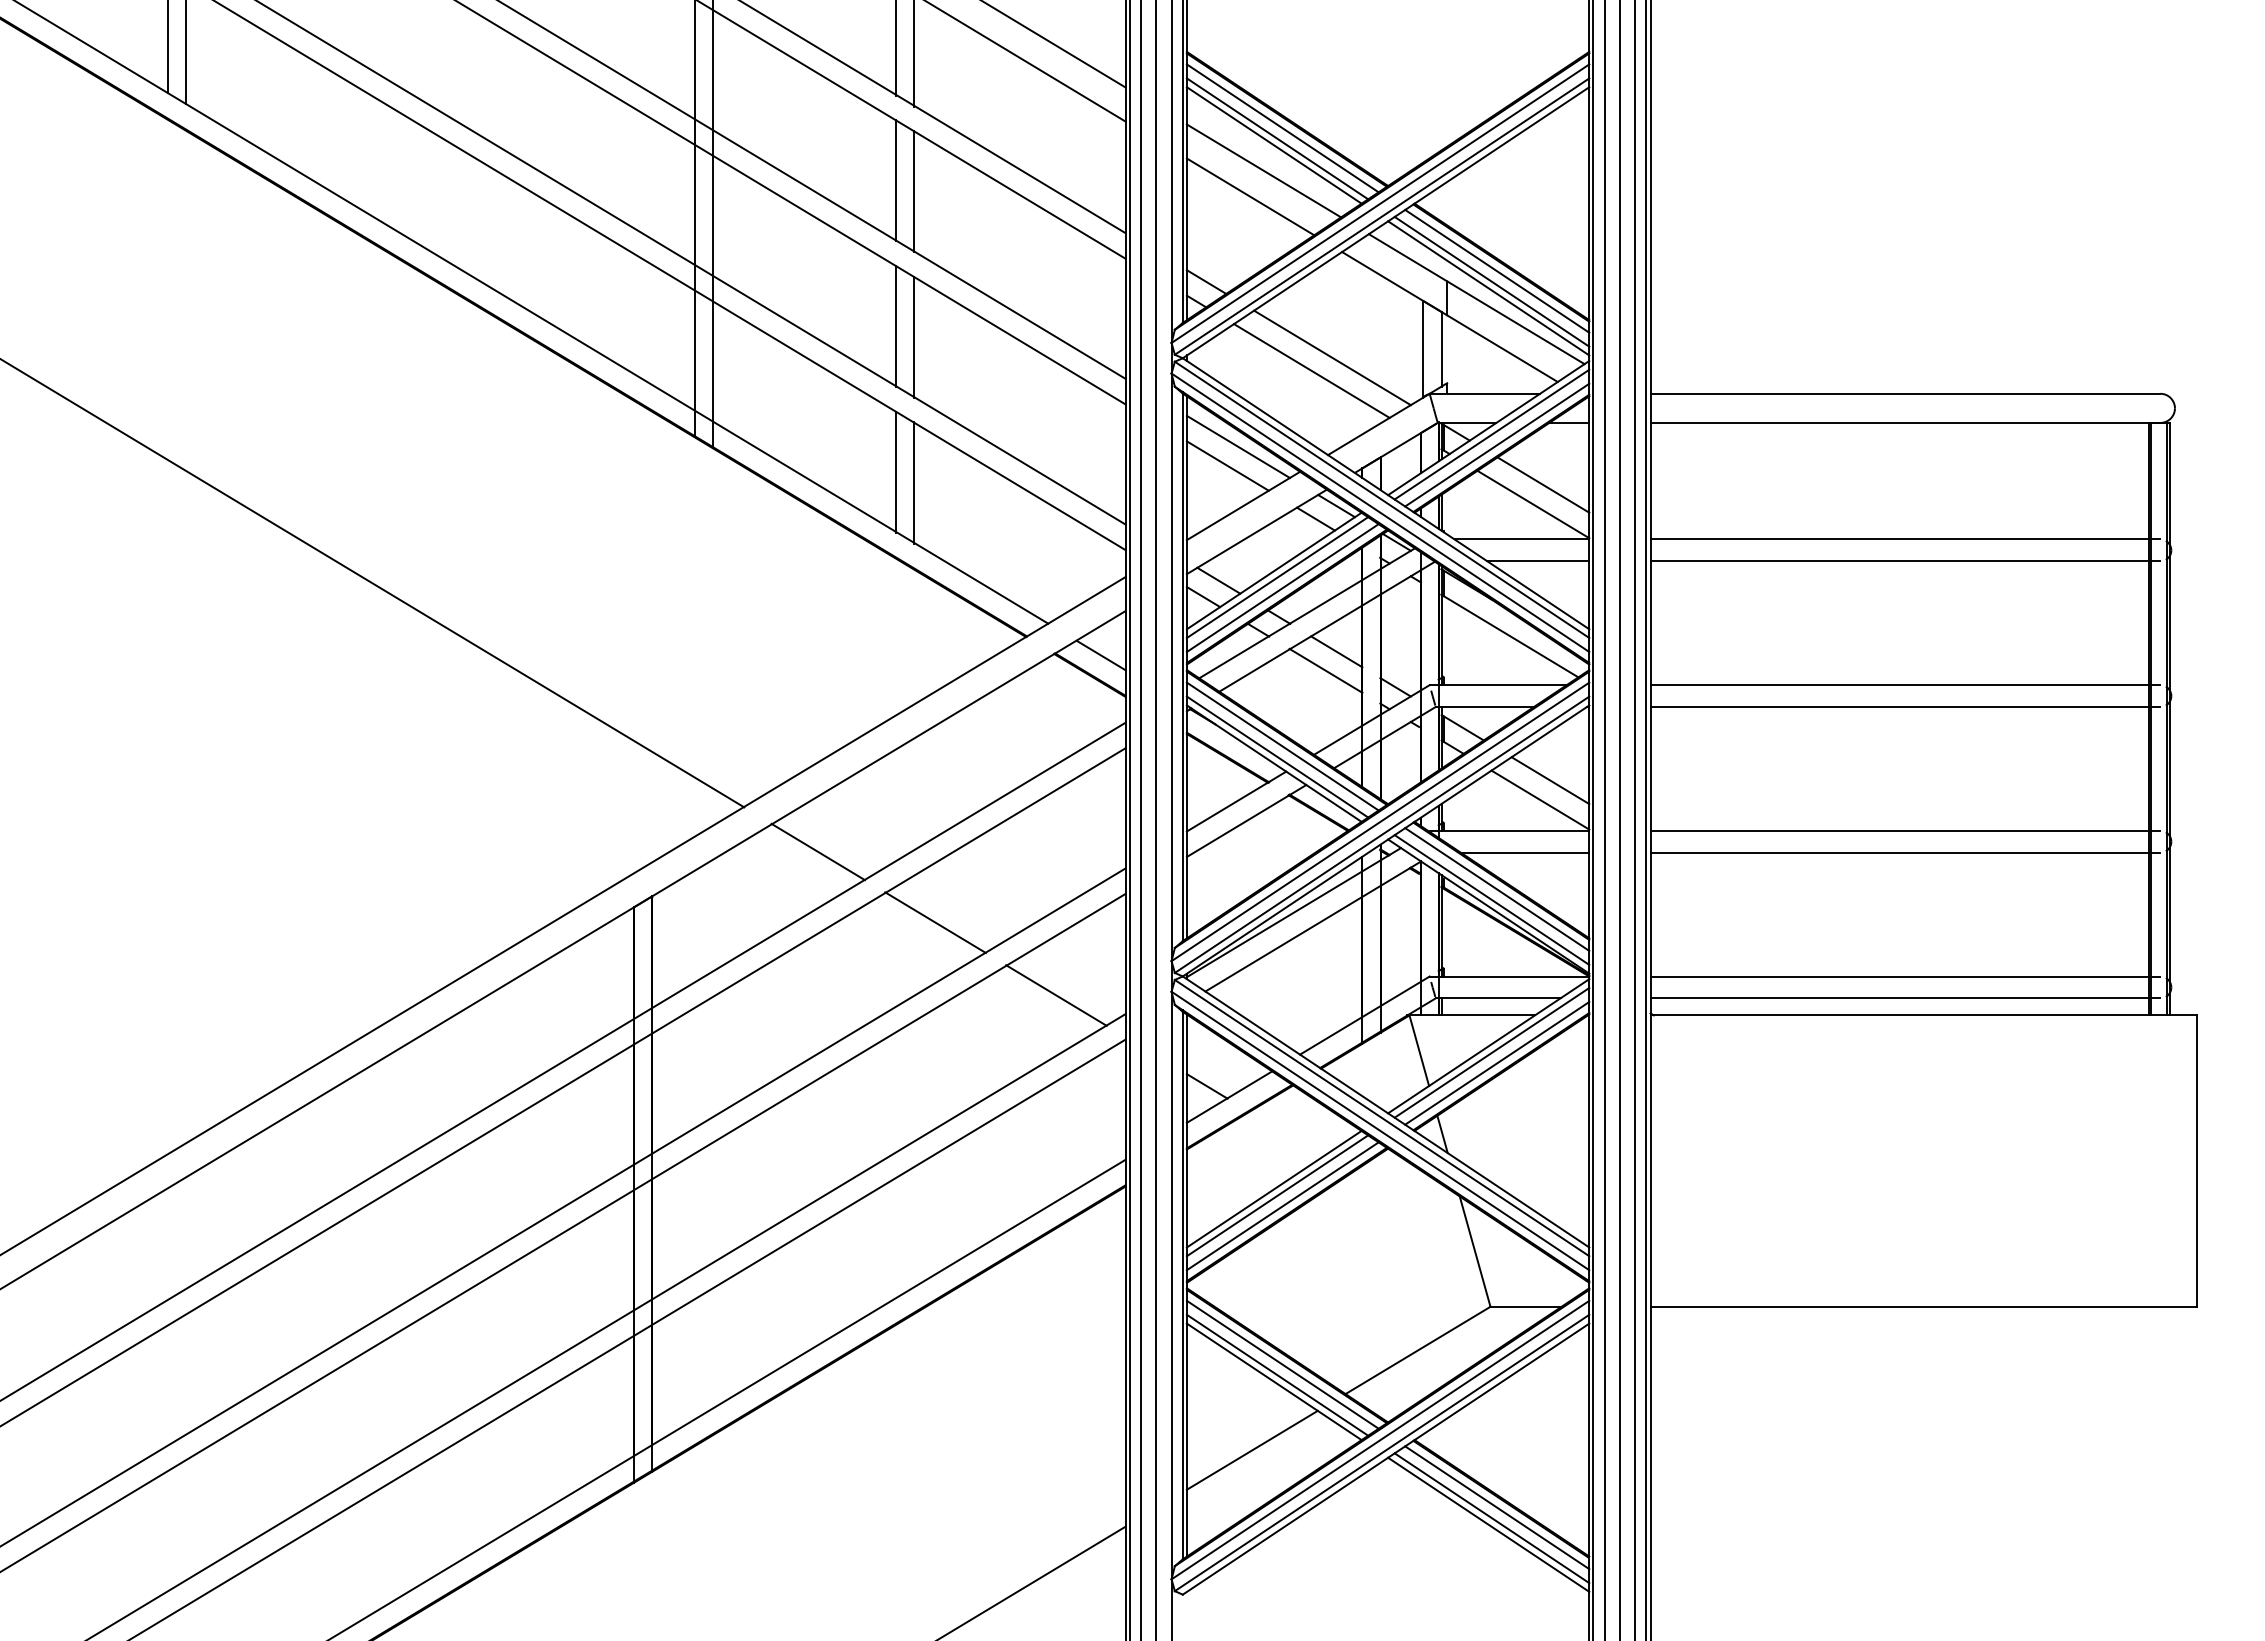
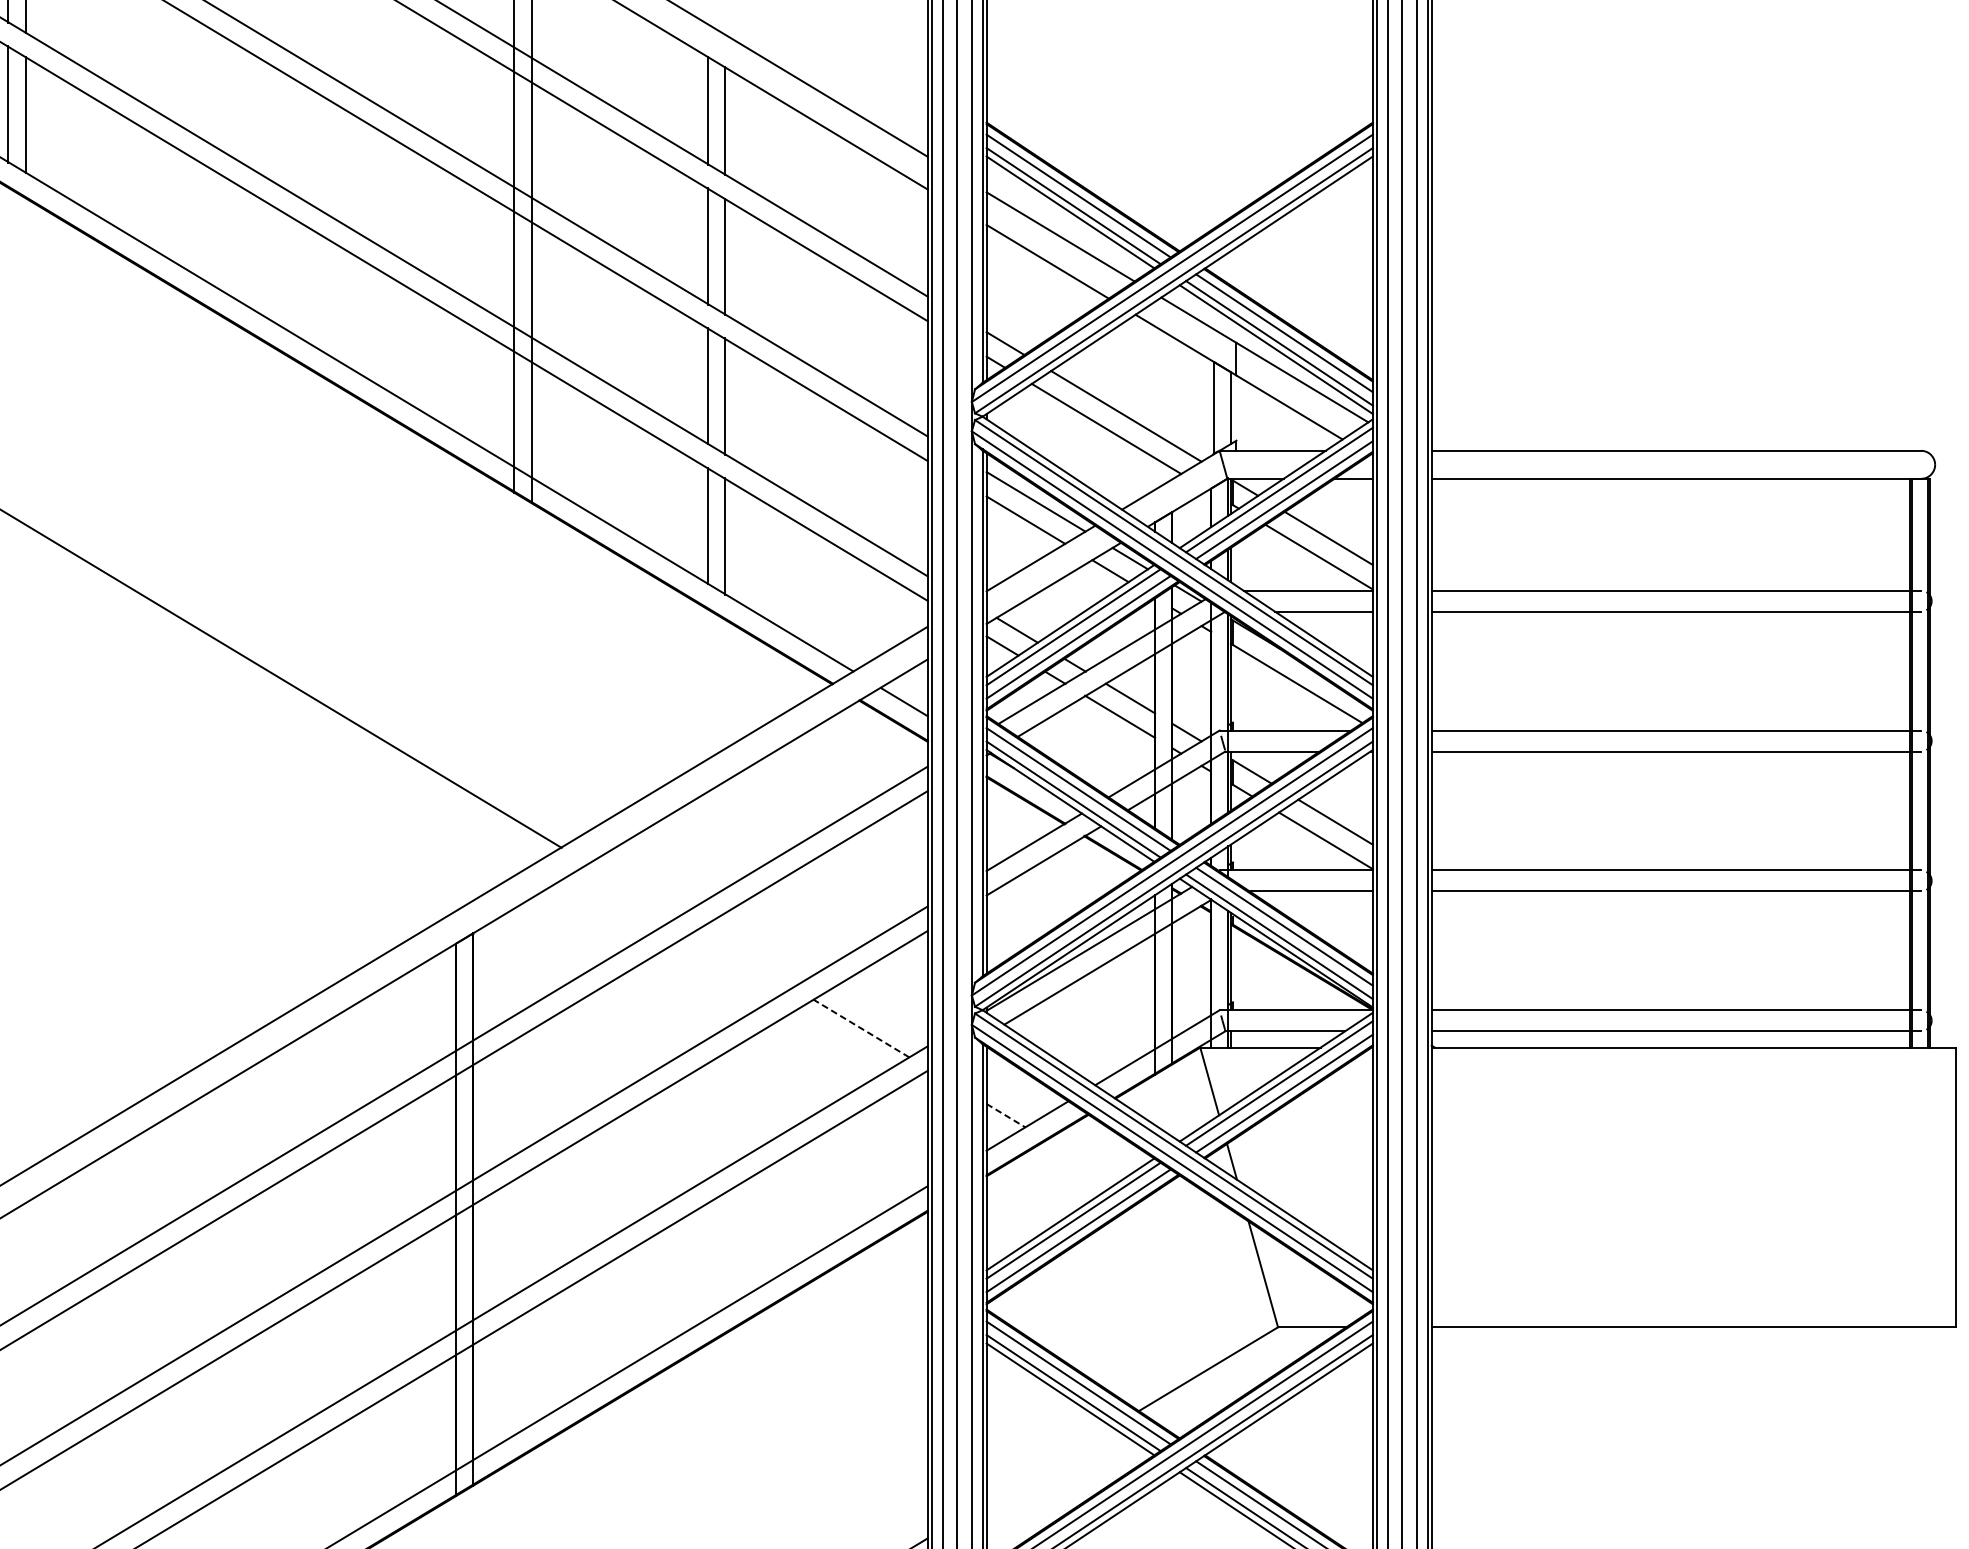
line: (818, 851) -> (632, 890), removed
line: (935, 922) -> (745, 958), removed
line: (1056, 995) -> (861, 1028), solid -> dashed
line: (1207, 1086) -> (1006, 1115), solid -> dashed
line: (1251, 1449) -> (1048, 1464), removed

